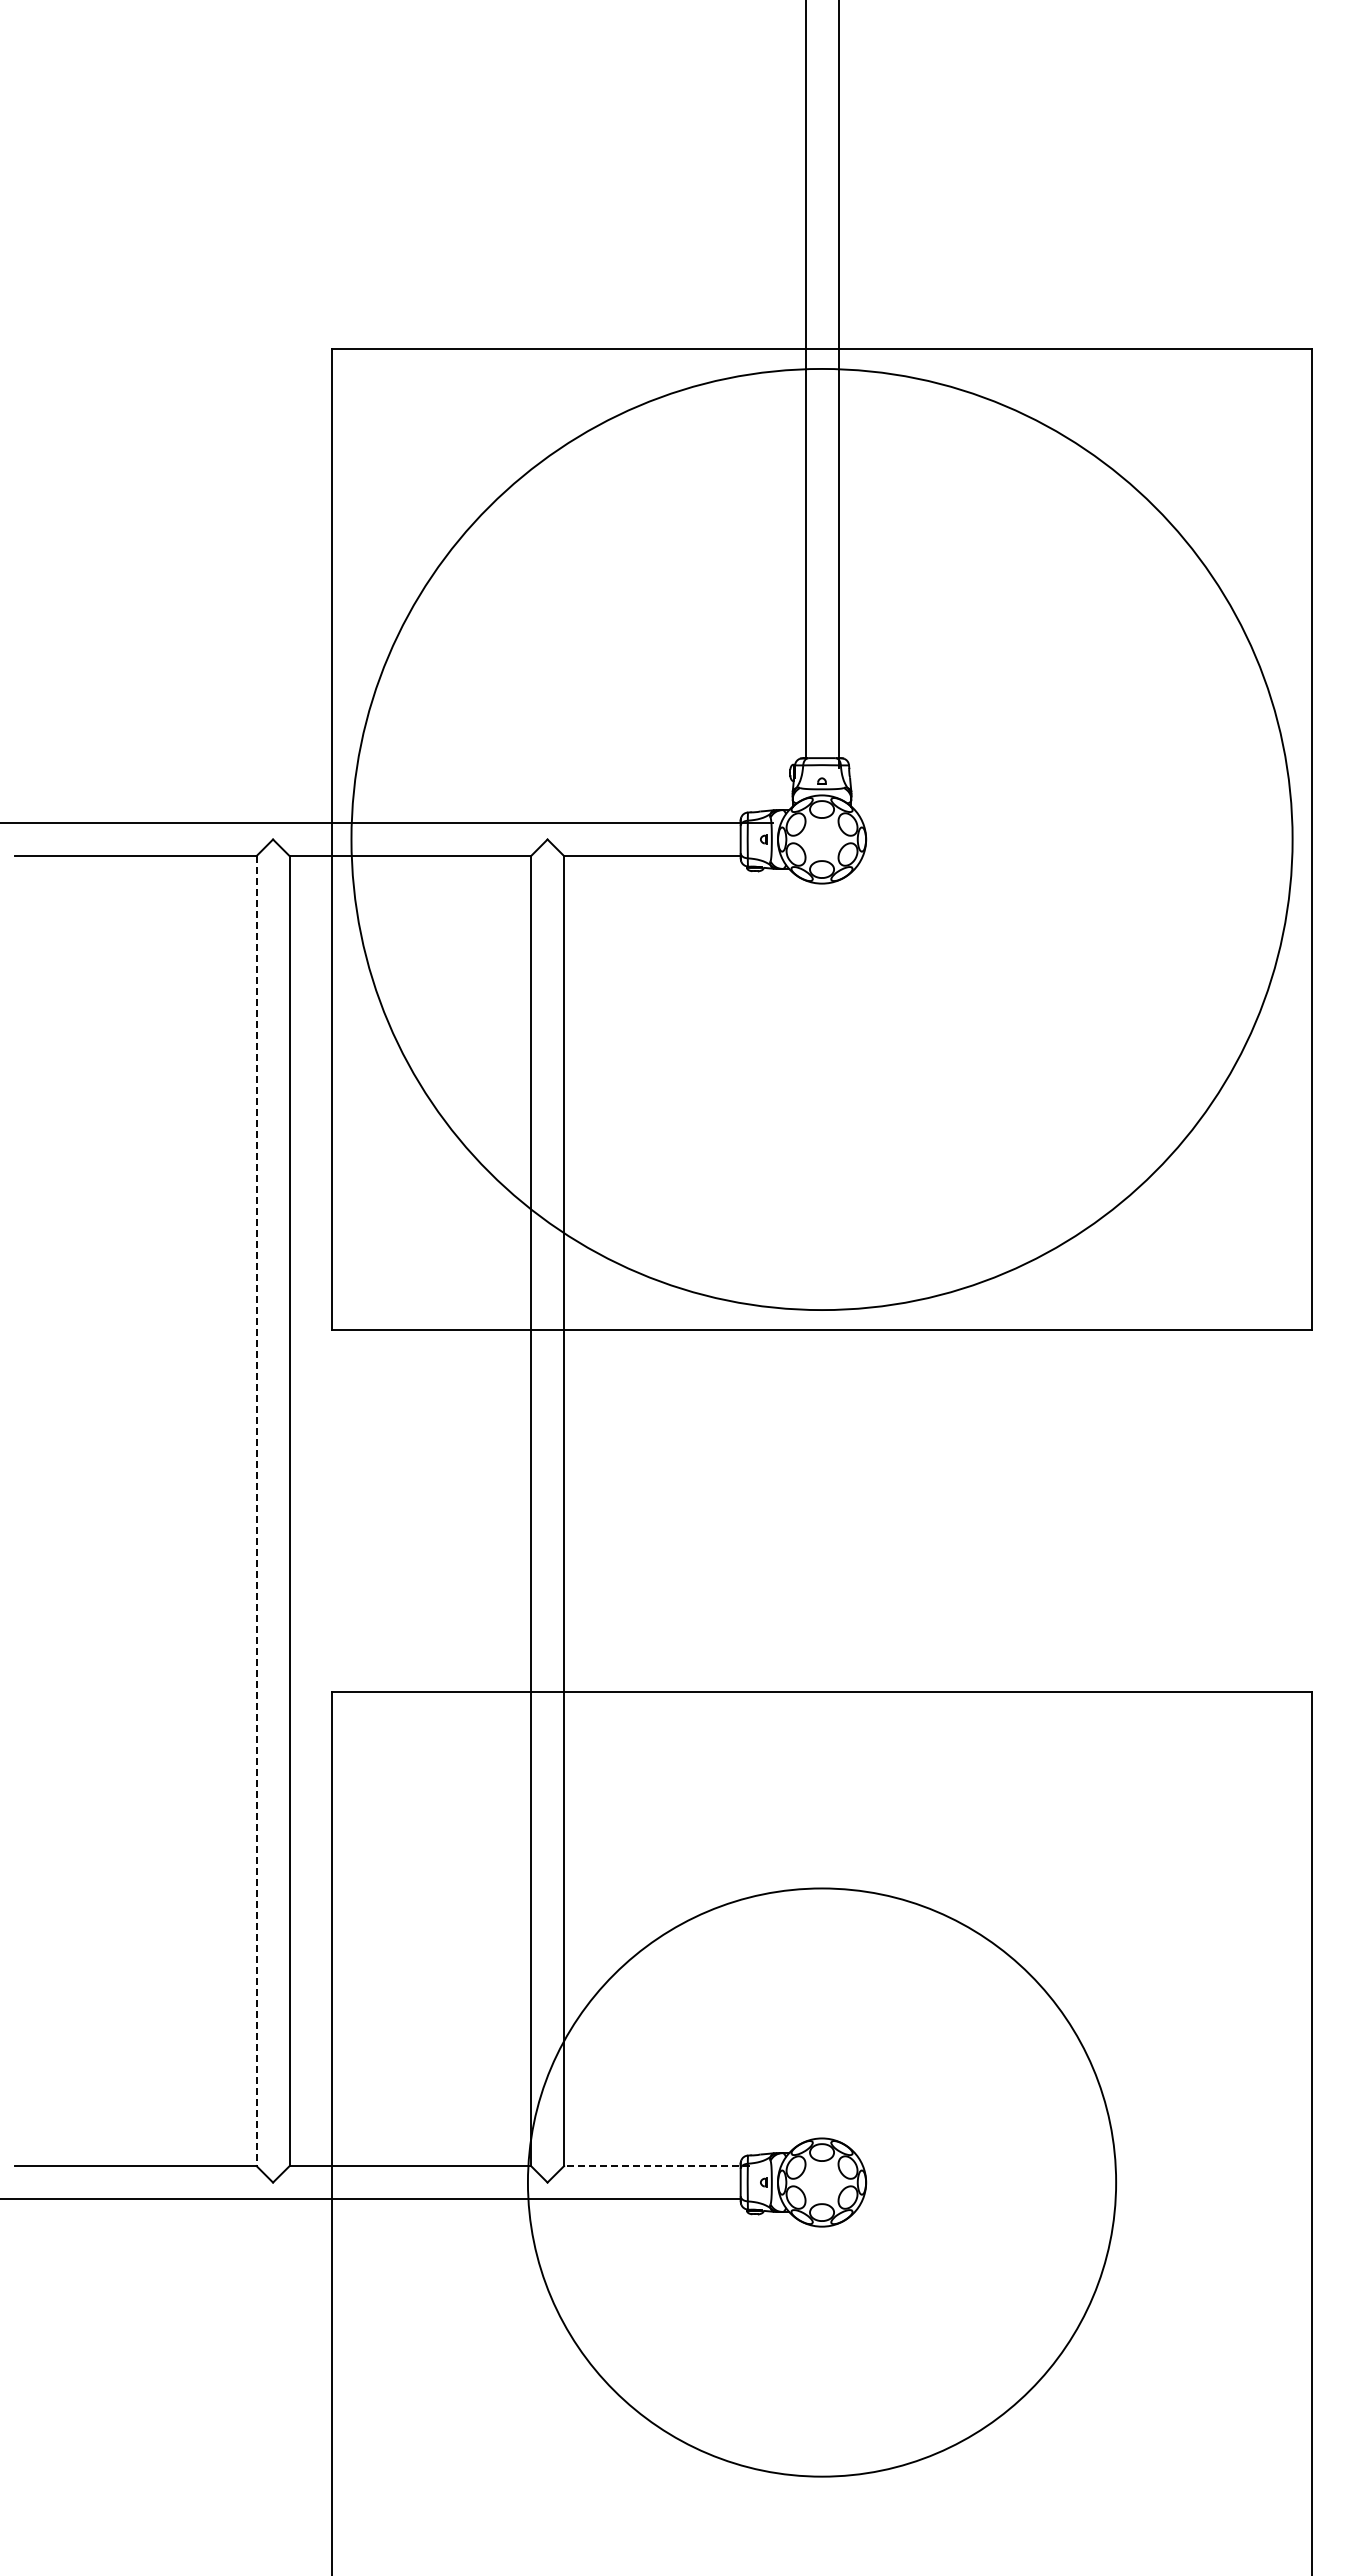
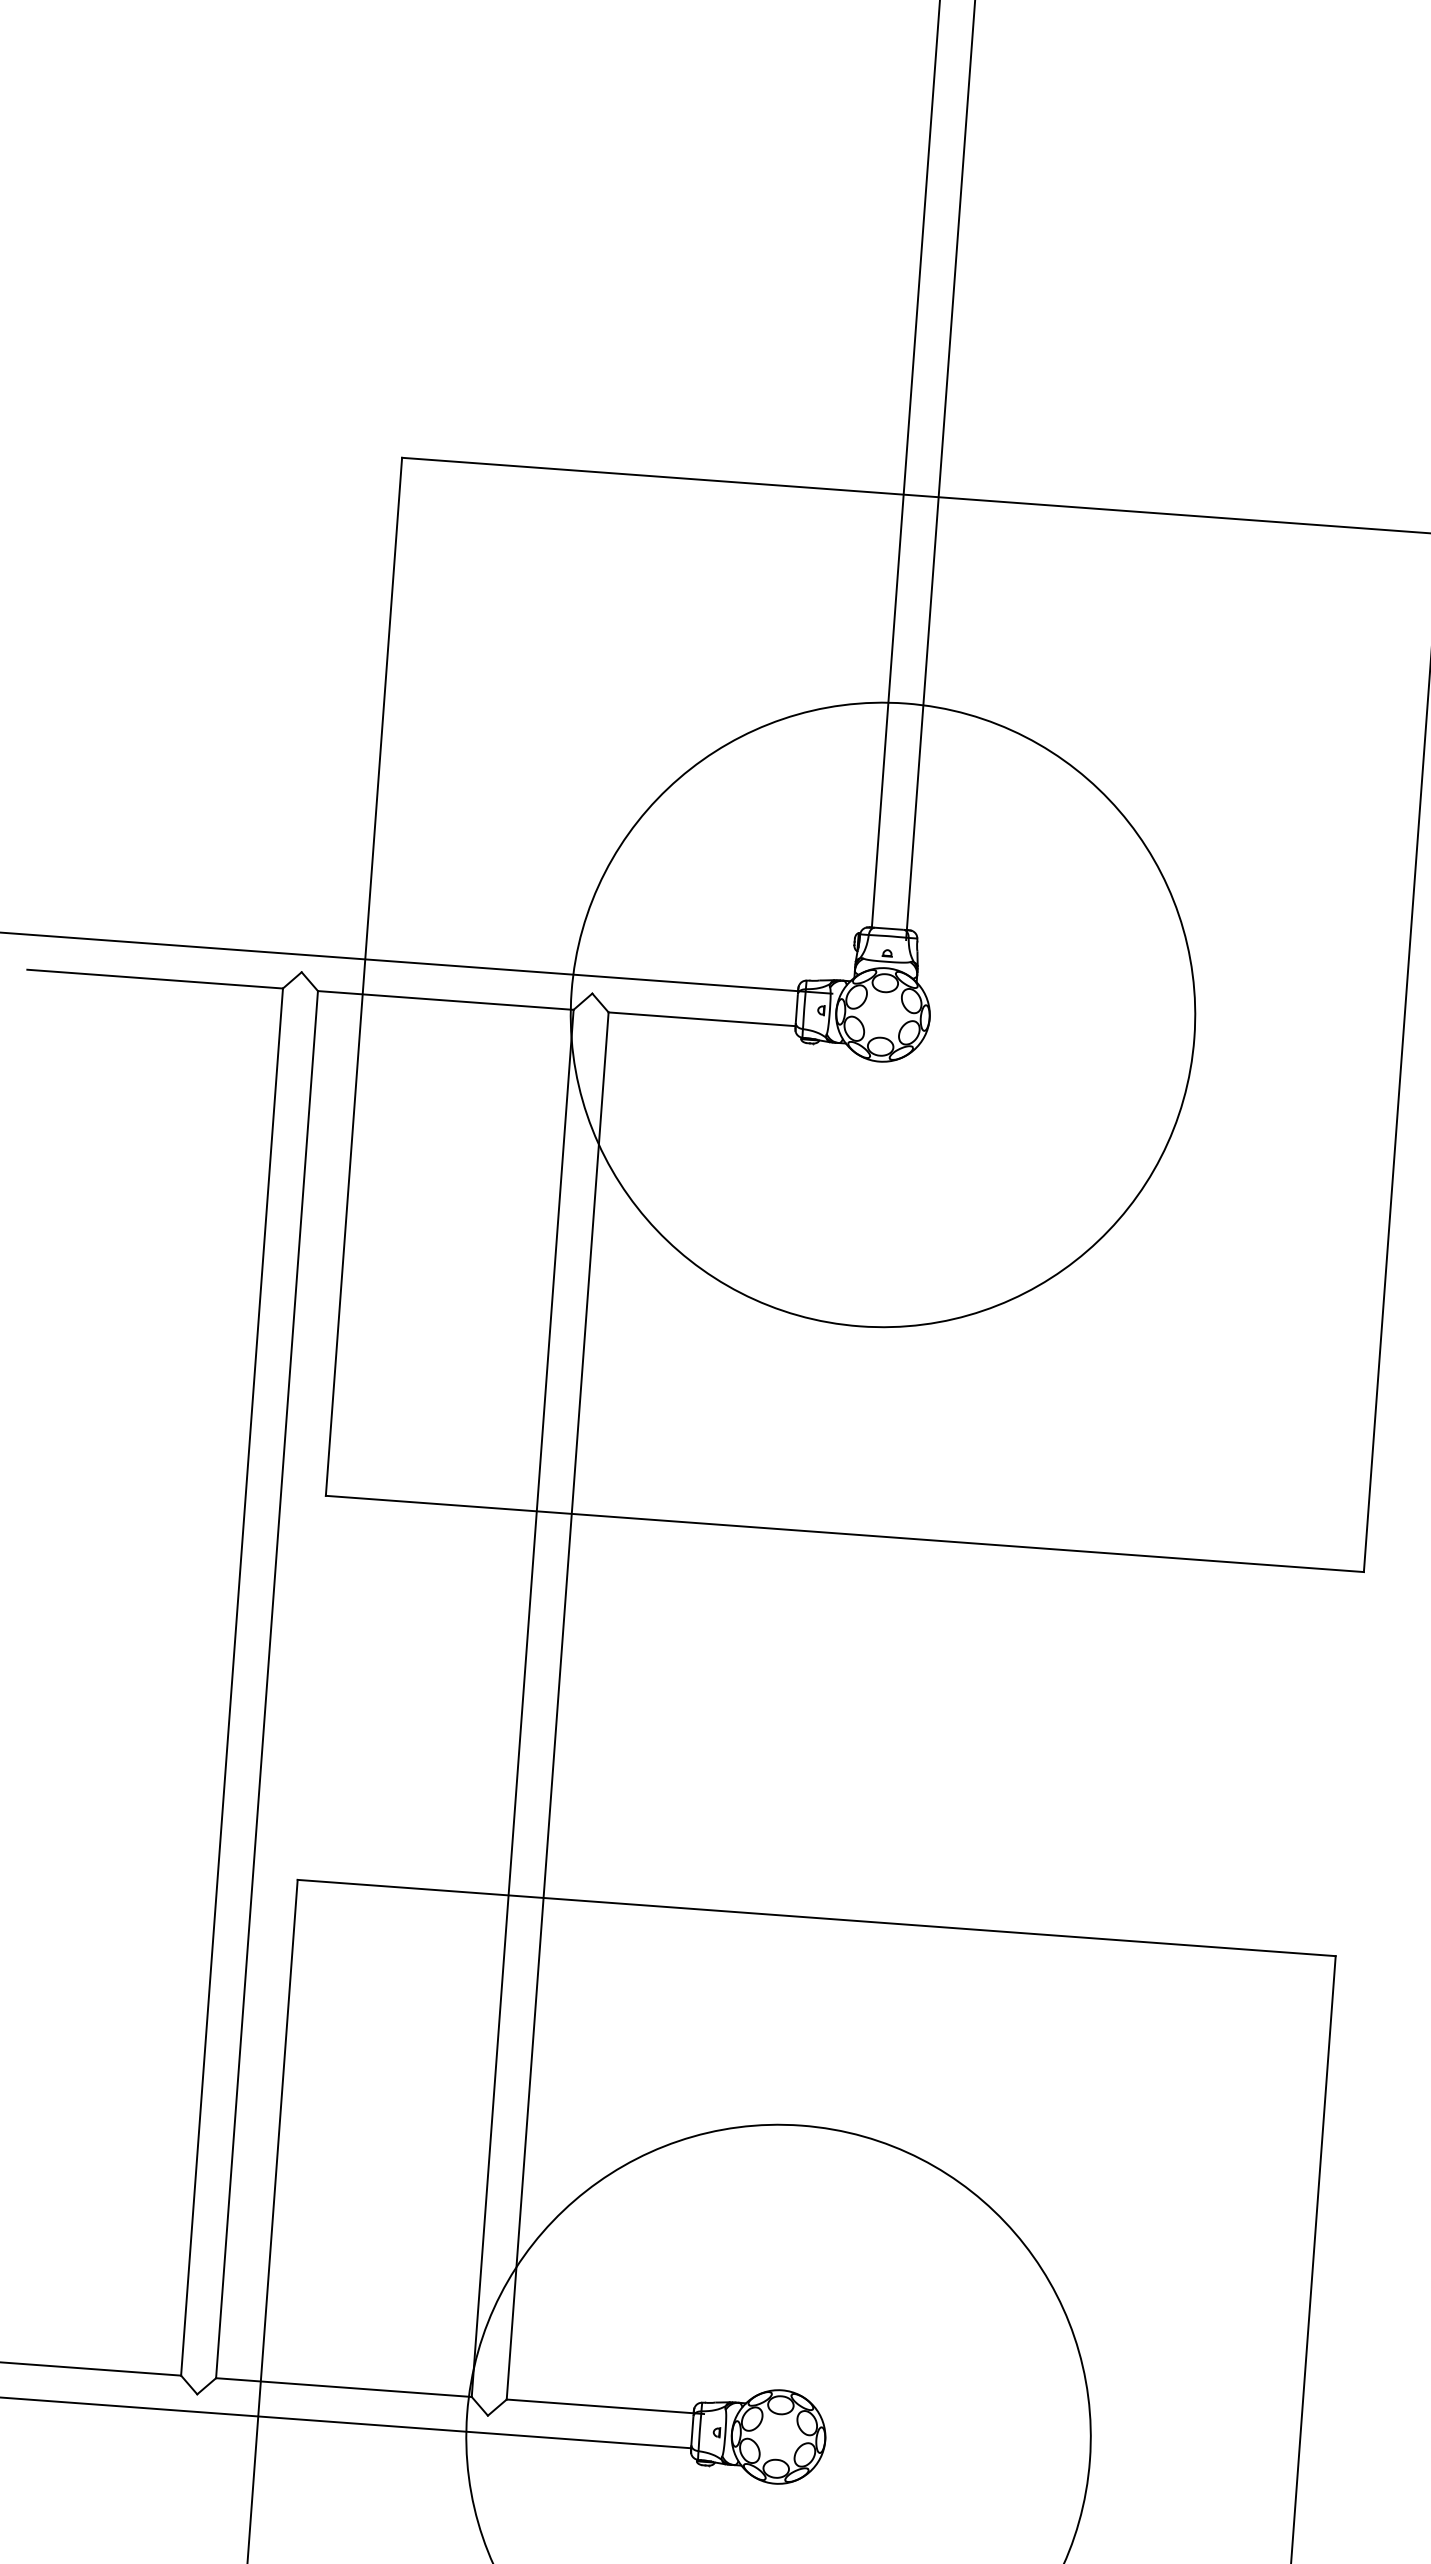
circle: (821, 839) -> (882, 1014), size x0.62
line: (256, 1511) -> (231, 1682), dashed -> solid
line: (656, 2166) -> (604, 2407), dashed -> solid

